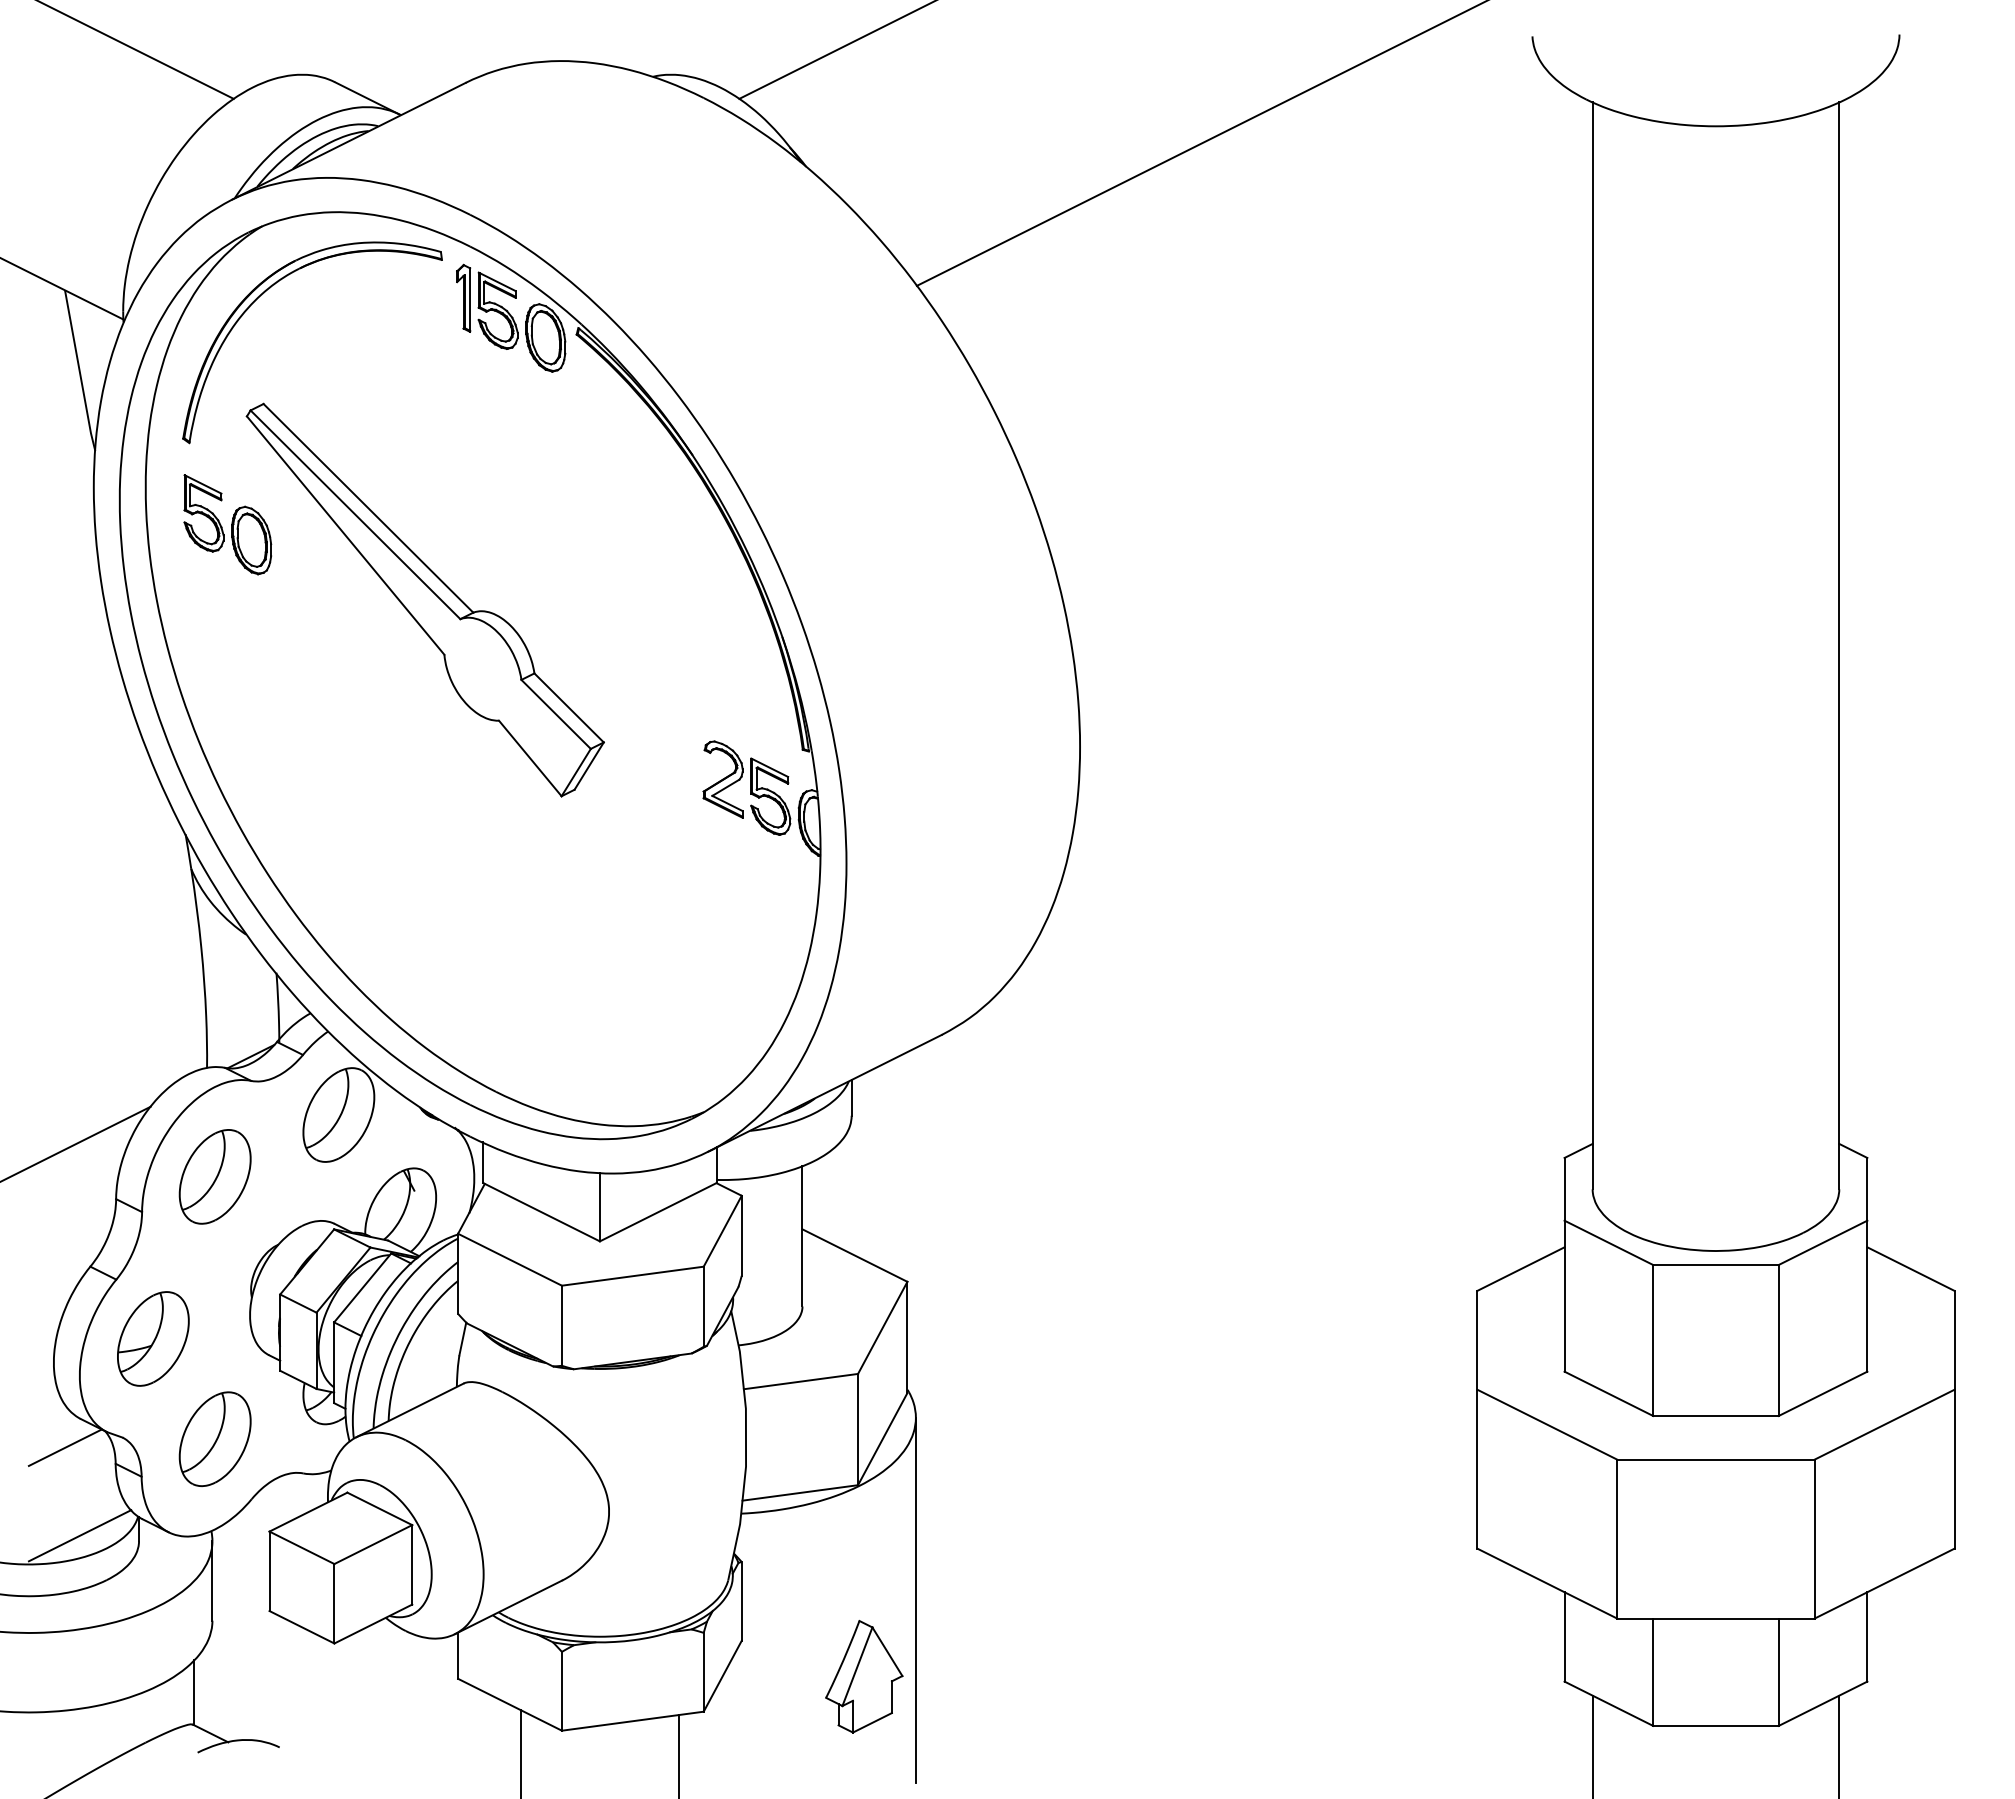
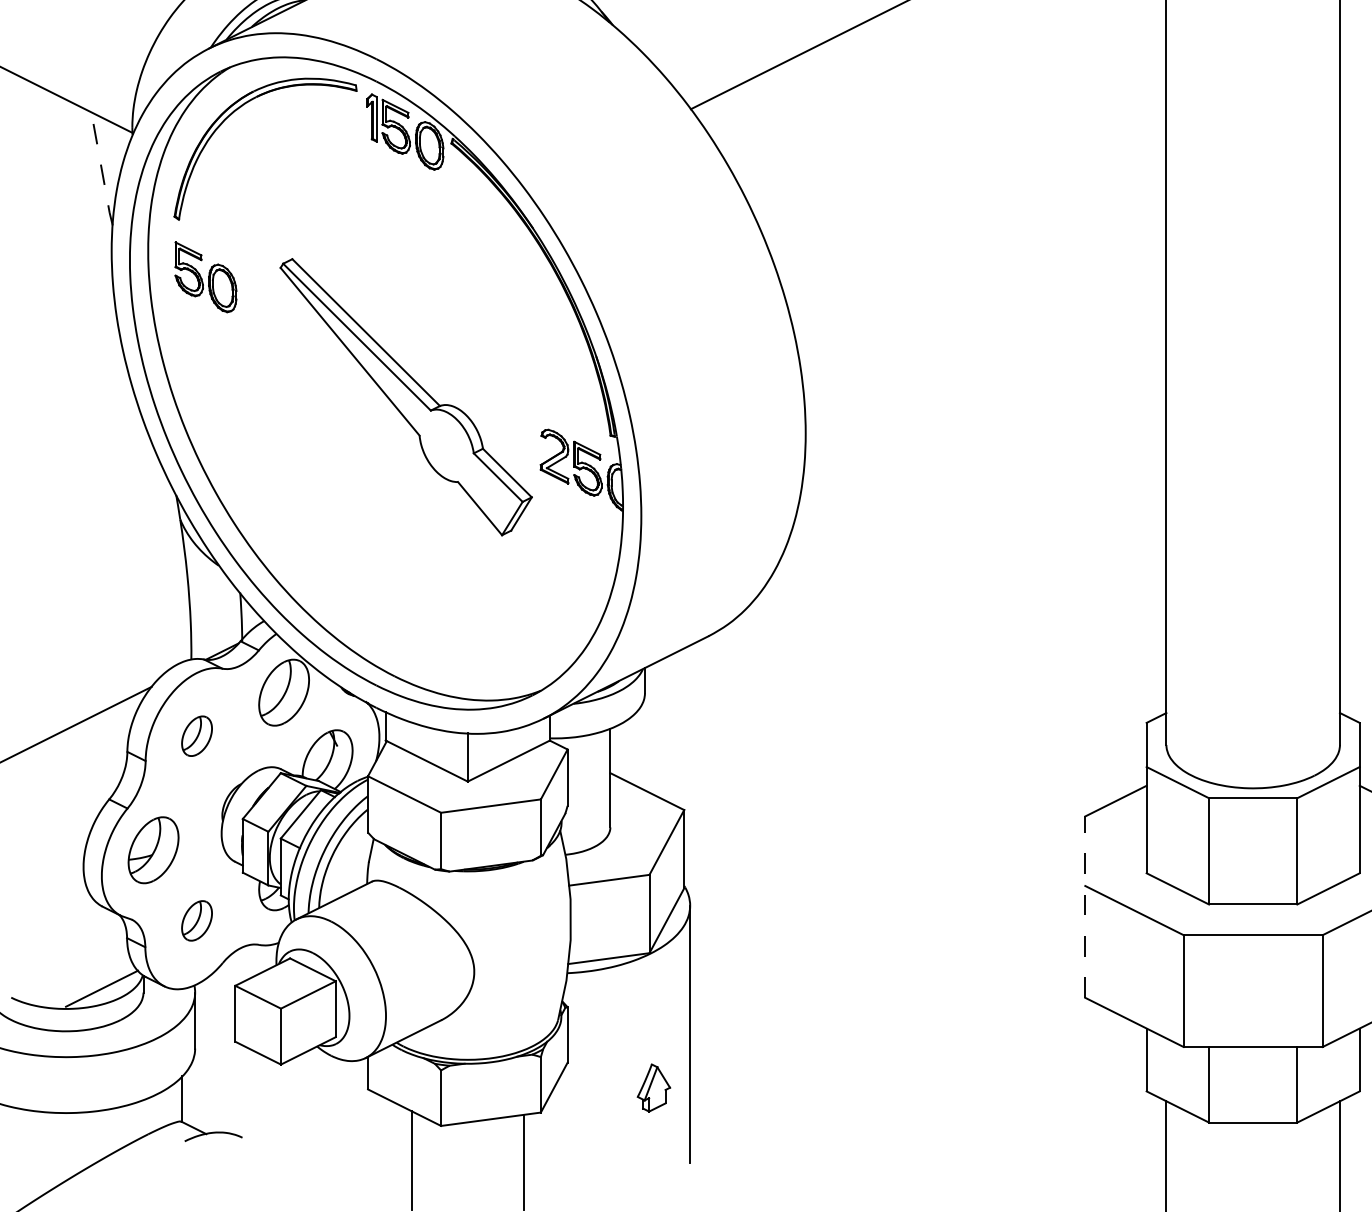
line: (79, 371) -> (101, 169), solid -> dashed
part: (424, 599) -> (405, 396), moved
part: (214, 1176) -> (196, 735), size x0.6
line: (1477, 1419) -> (1085, 906), solid -> dashed
part: (214, 1439) -> (196, 921), size x0.6
line: (64, 1447) -> (91, 926), removed
part: (864, 1676) -> (654, 1087), size x0.6

